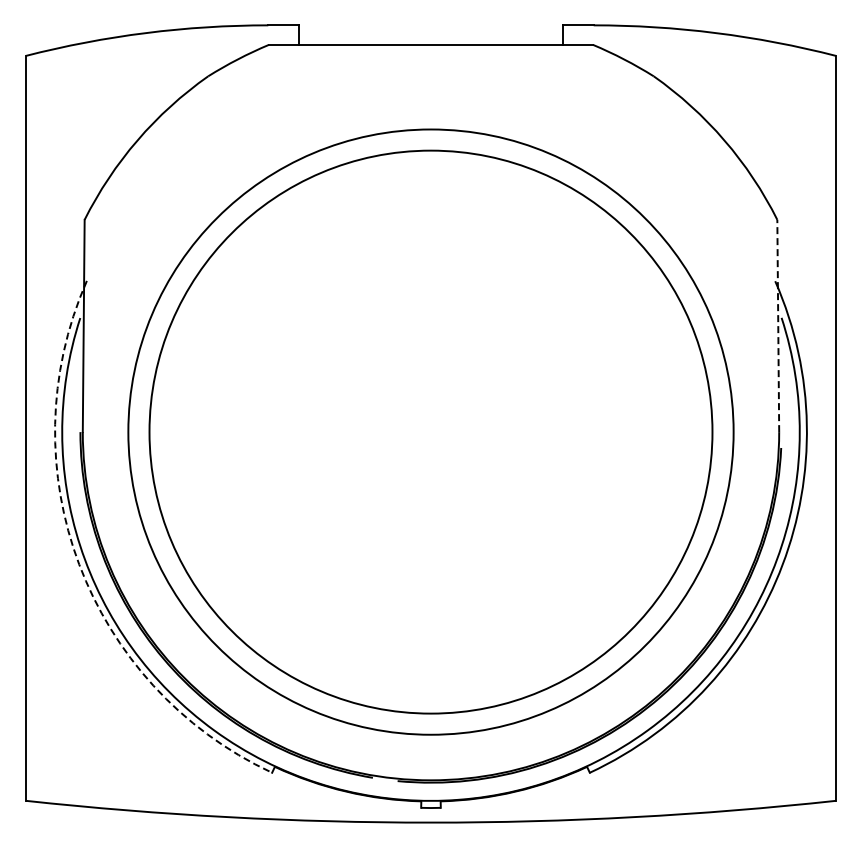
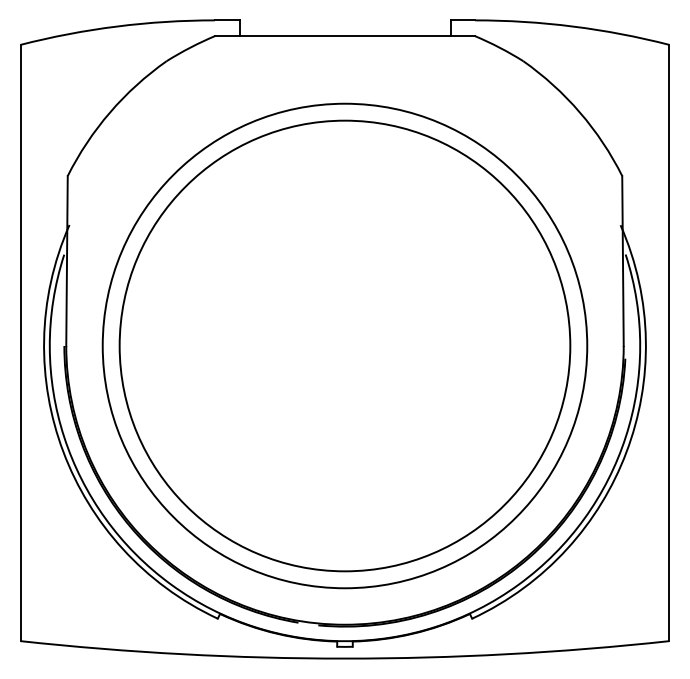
line: (778, 325) -> (623, 260), dashed -> solid
arc: (79, 564) -> (63, 451), dashed -> solid

